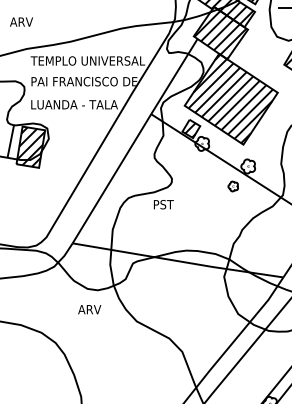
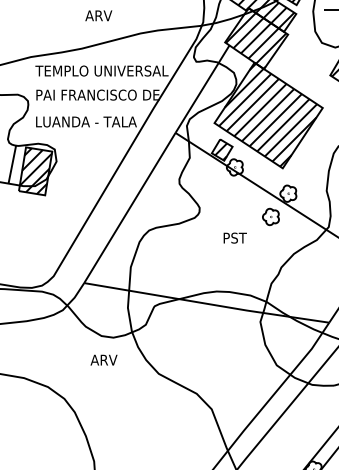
text: (21, 21) -> (98, 15), moved
part: (232, 186) -> (270, 216), size x1.43
text: (163, 204) -> (234, 237), moved

